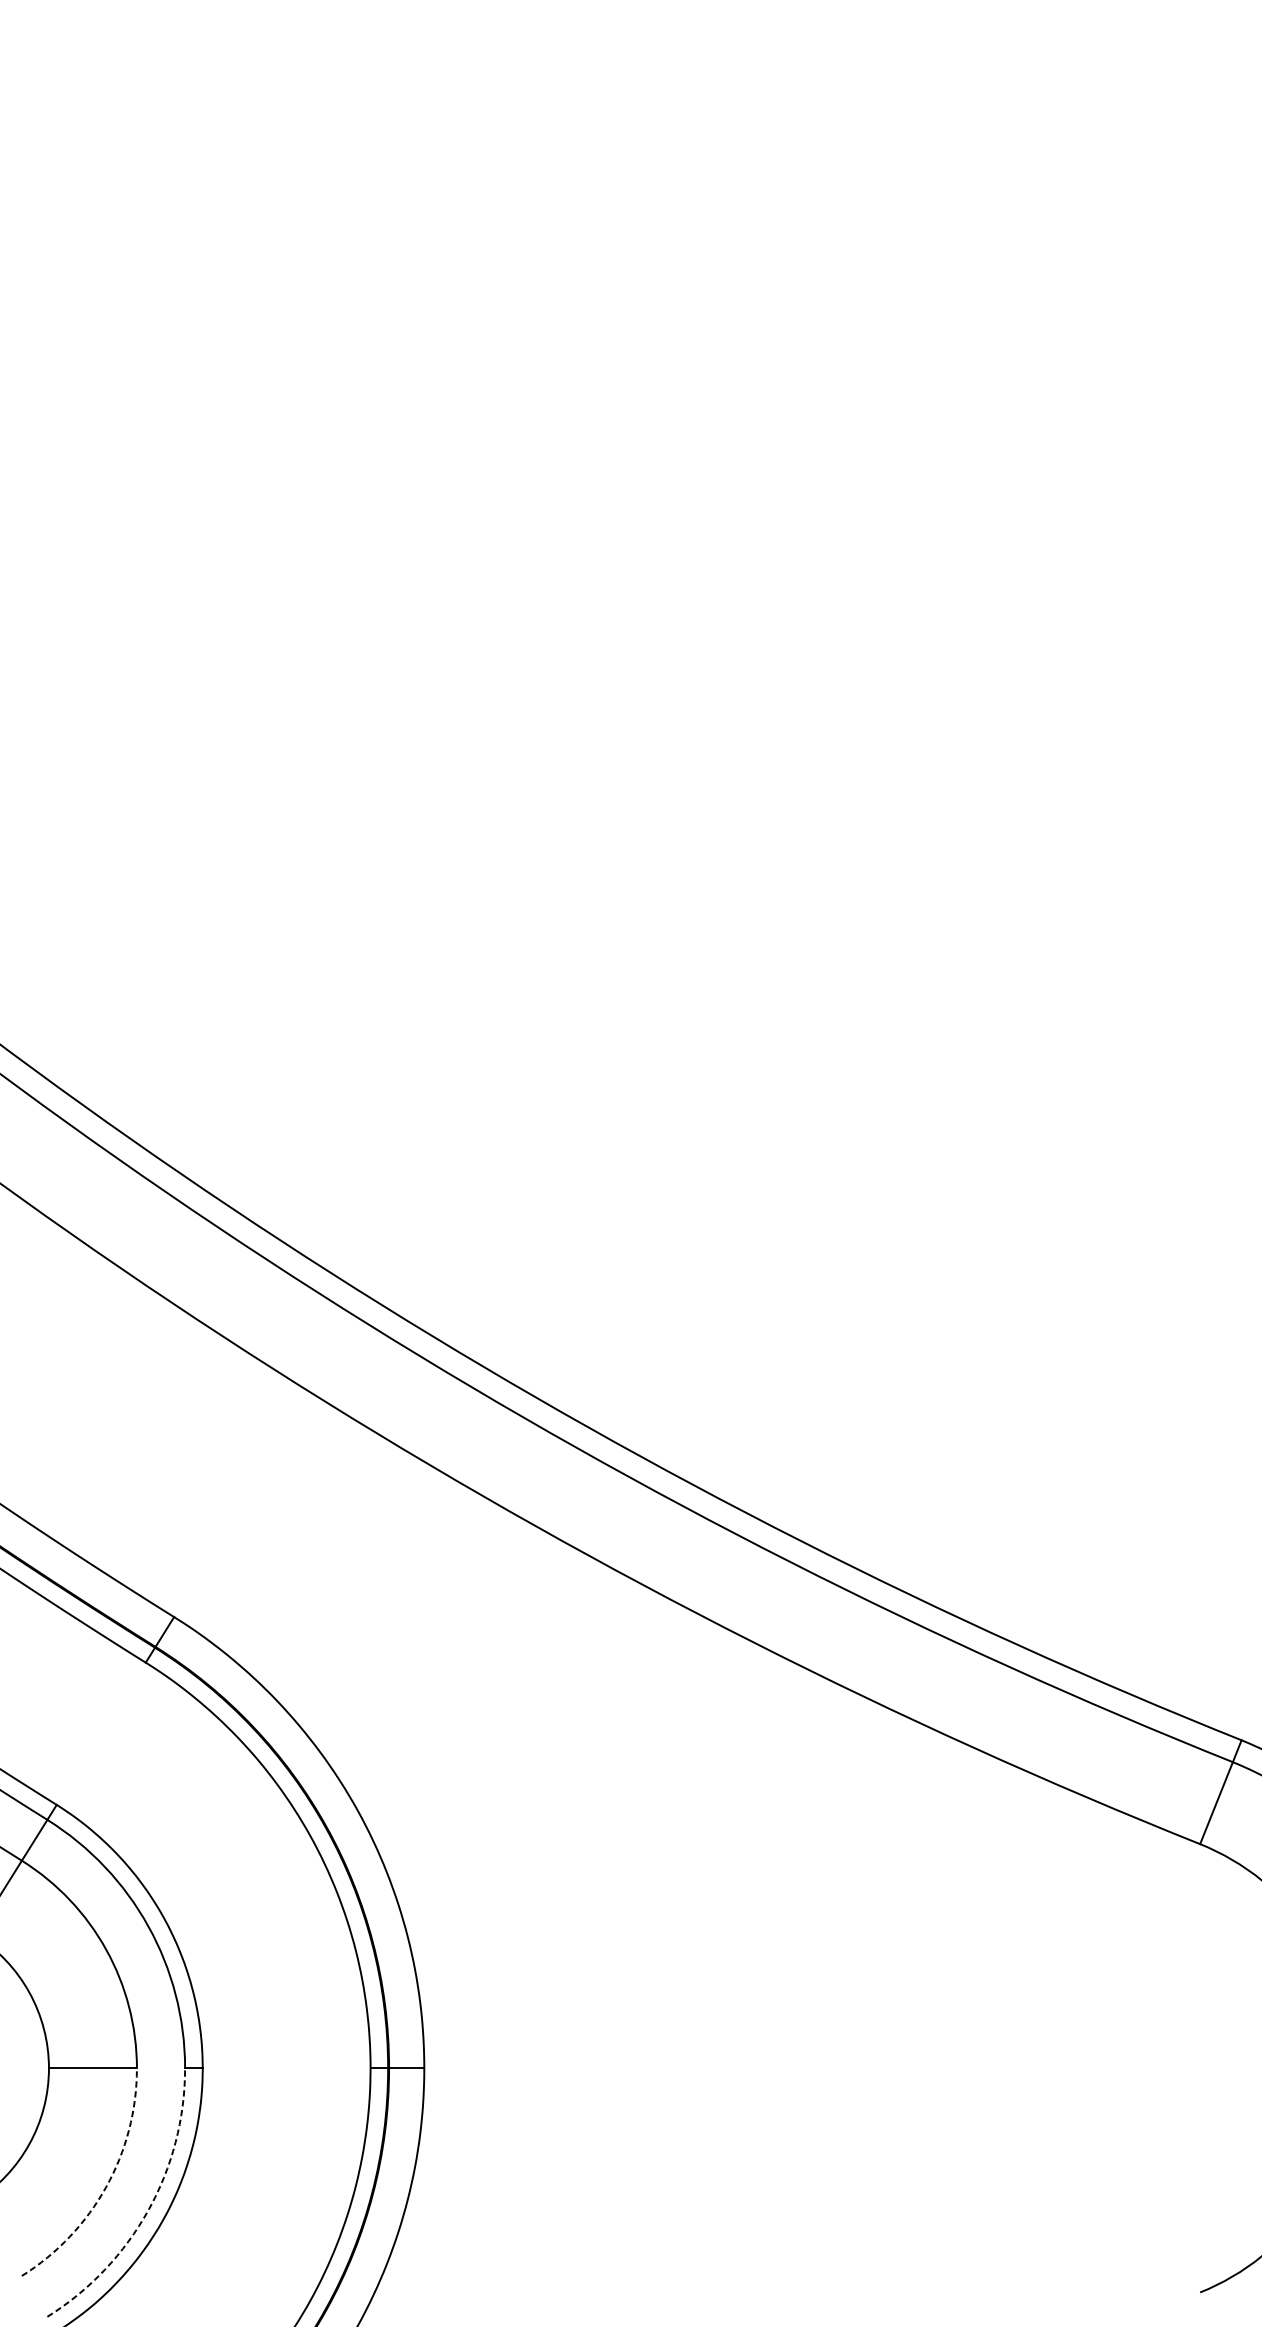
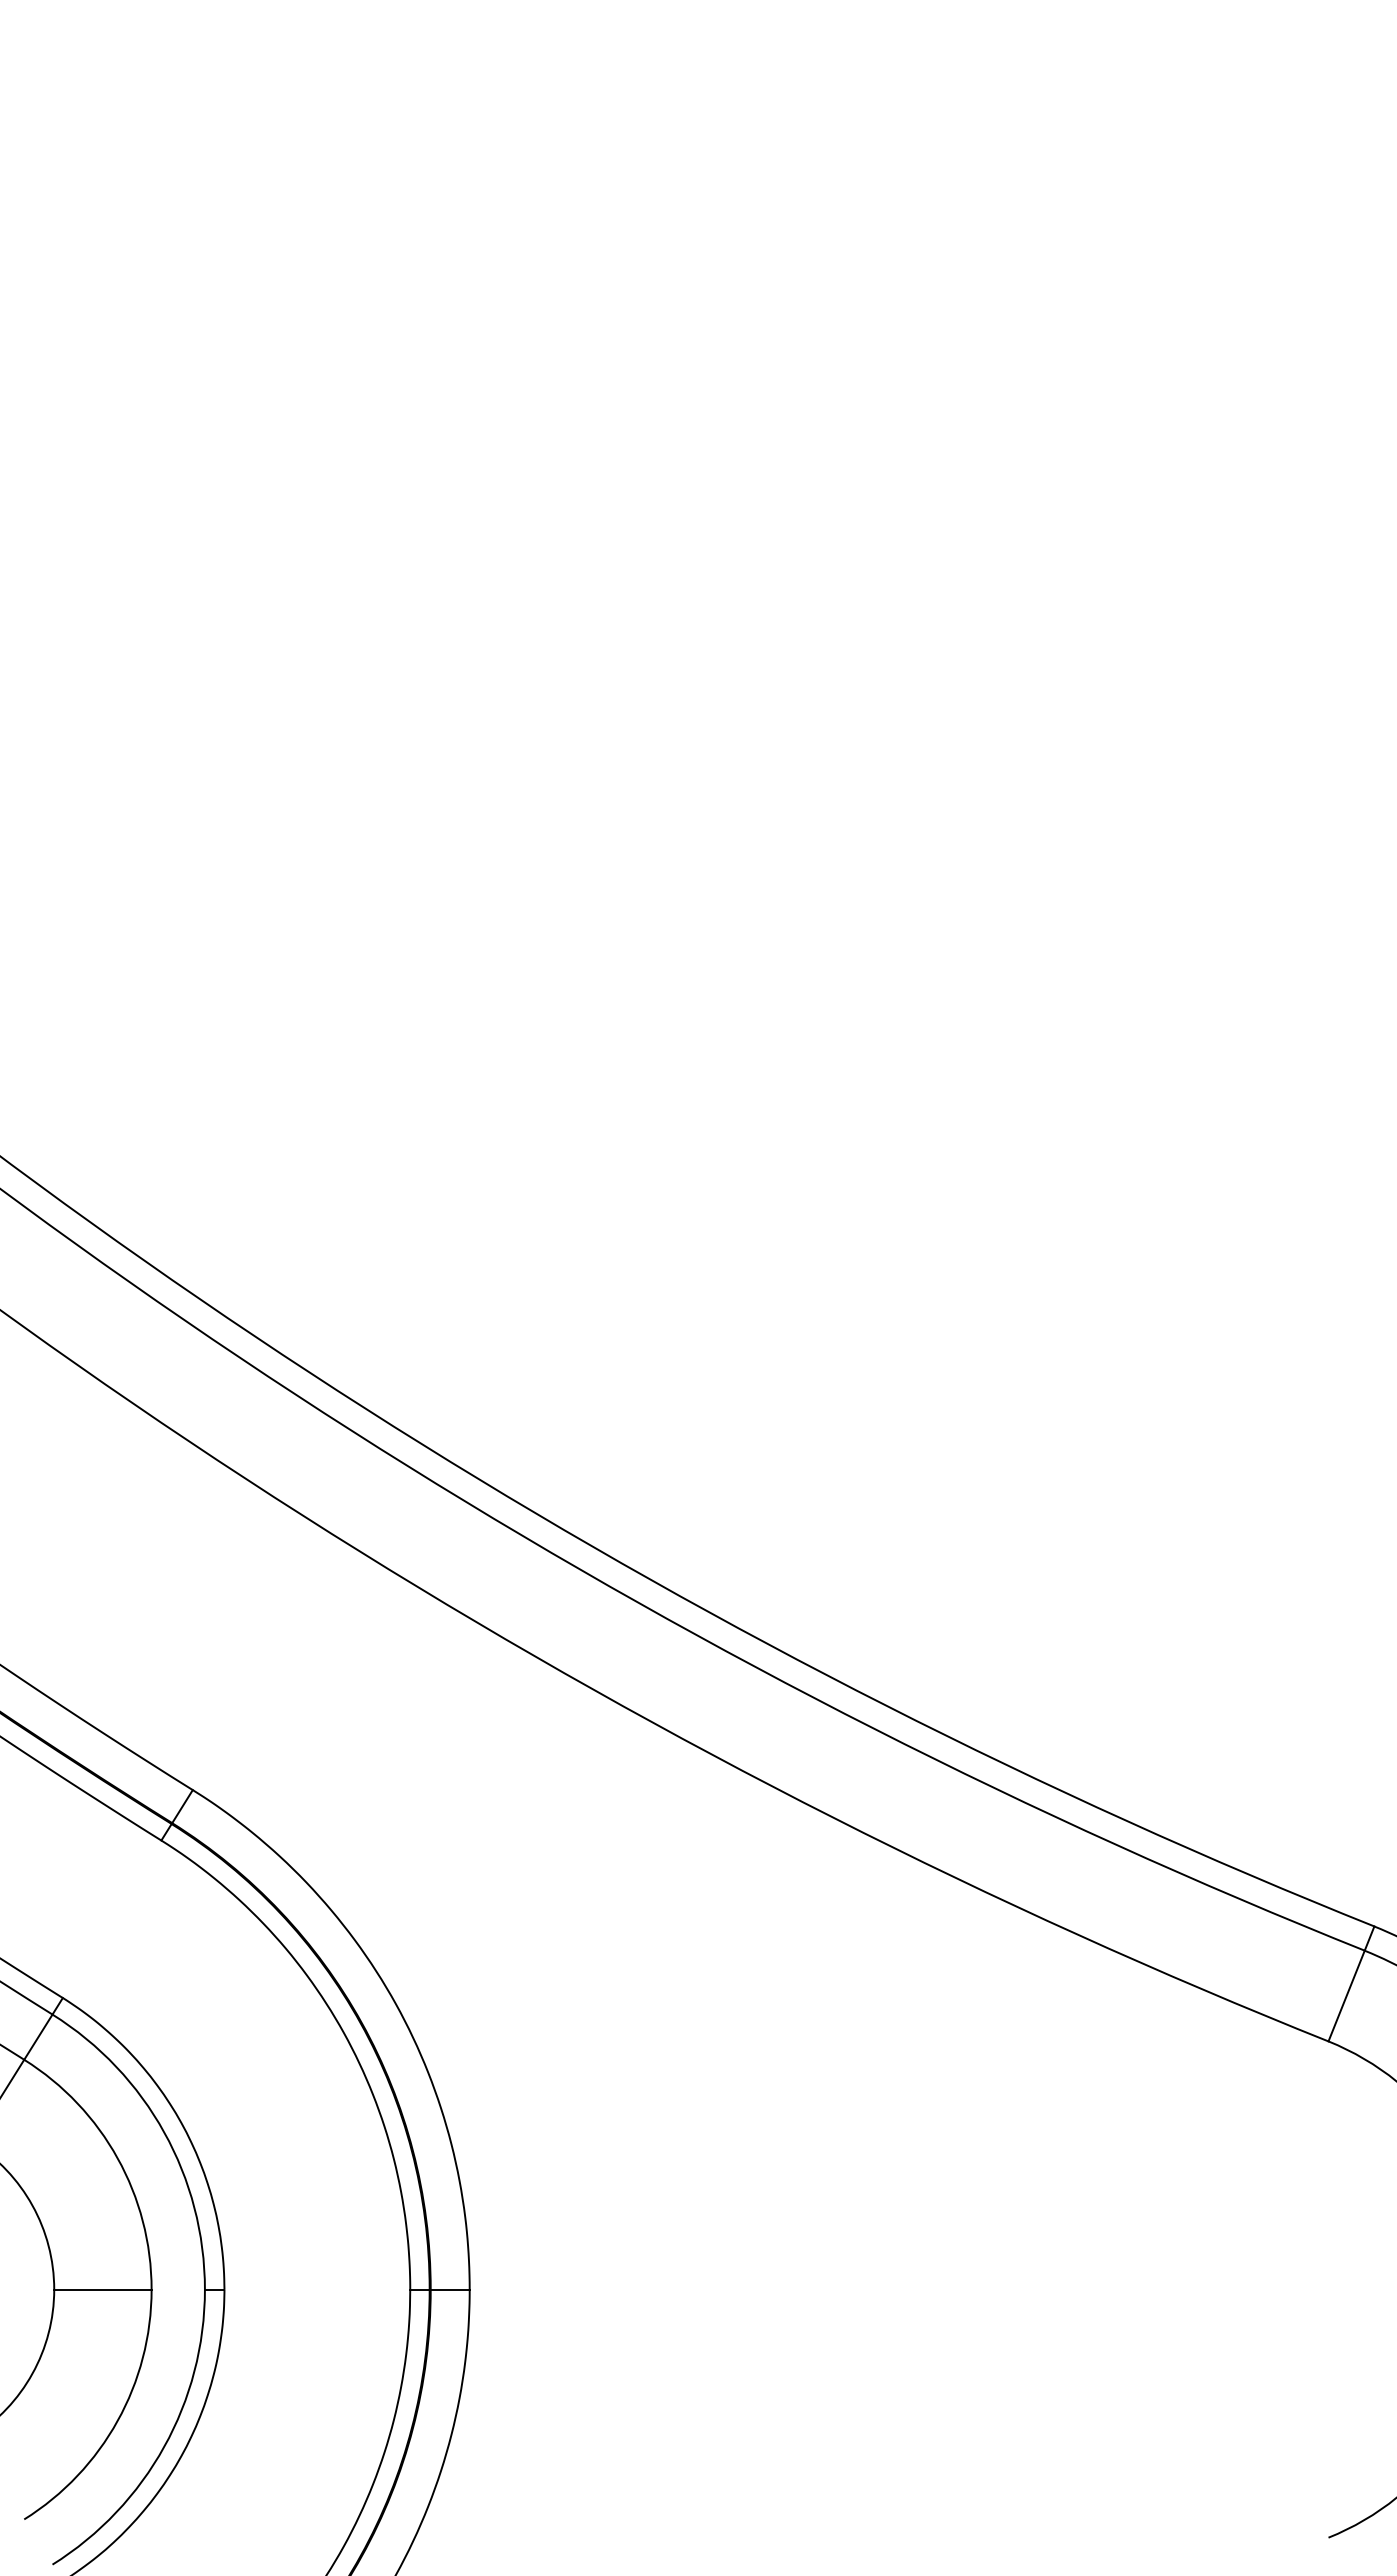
arc: (106, 2187) -> (117, 2421), dashed -> solid
arc: (148, 2210) -> (164, 2446), dashed -> solid

